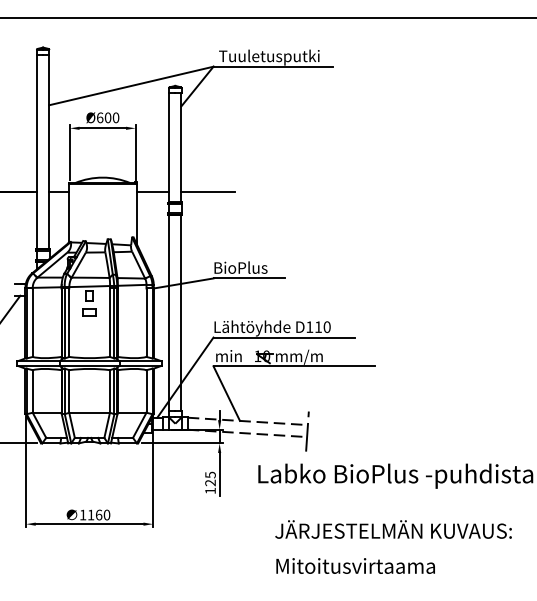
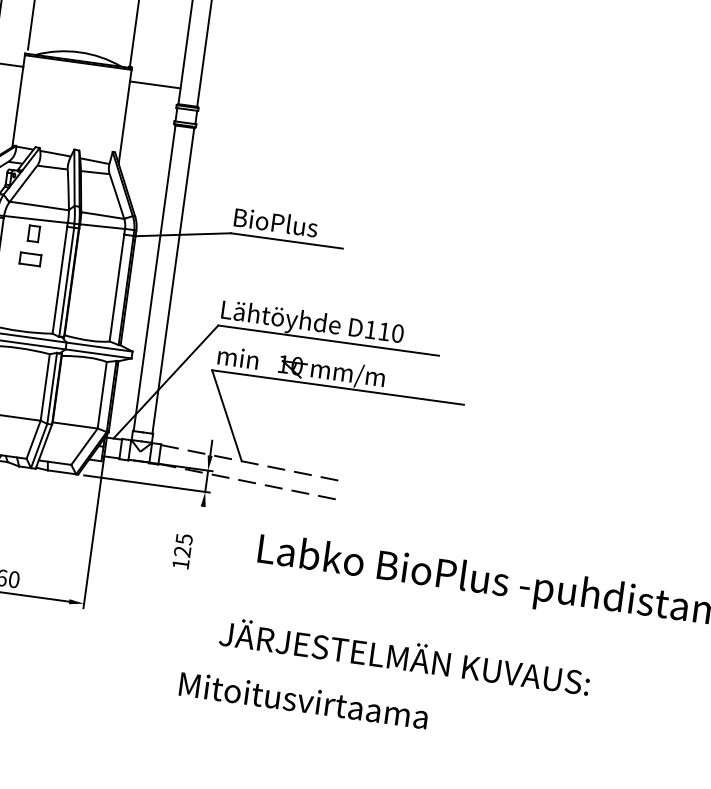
line: (208, 191) -> (241, 96), removed
line: (307, 430) -> (345, 490), removed
line: (219, 473) -> (198, 538), removed
text: (393, 529) -> (405, 656), moved
text: (355, 565) -> (303, 699), moved

